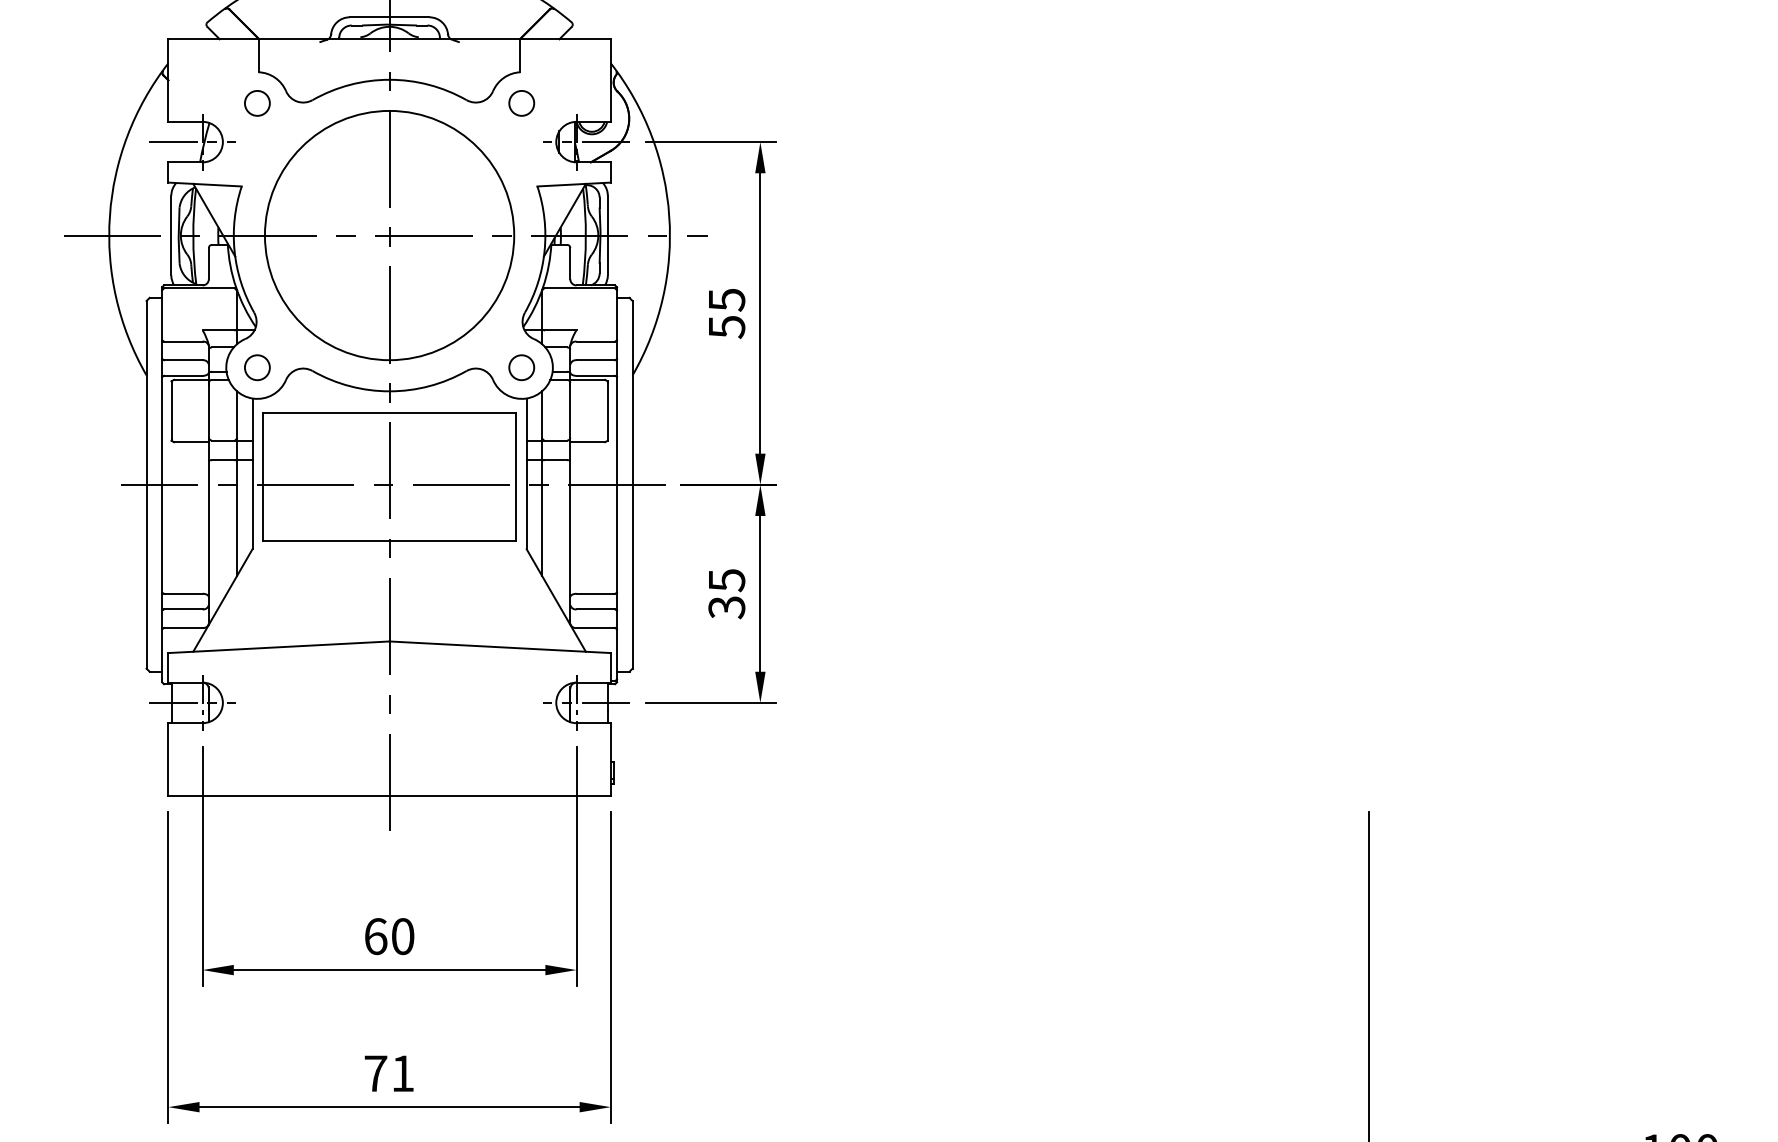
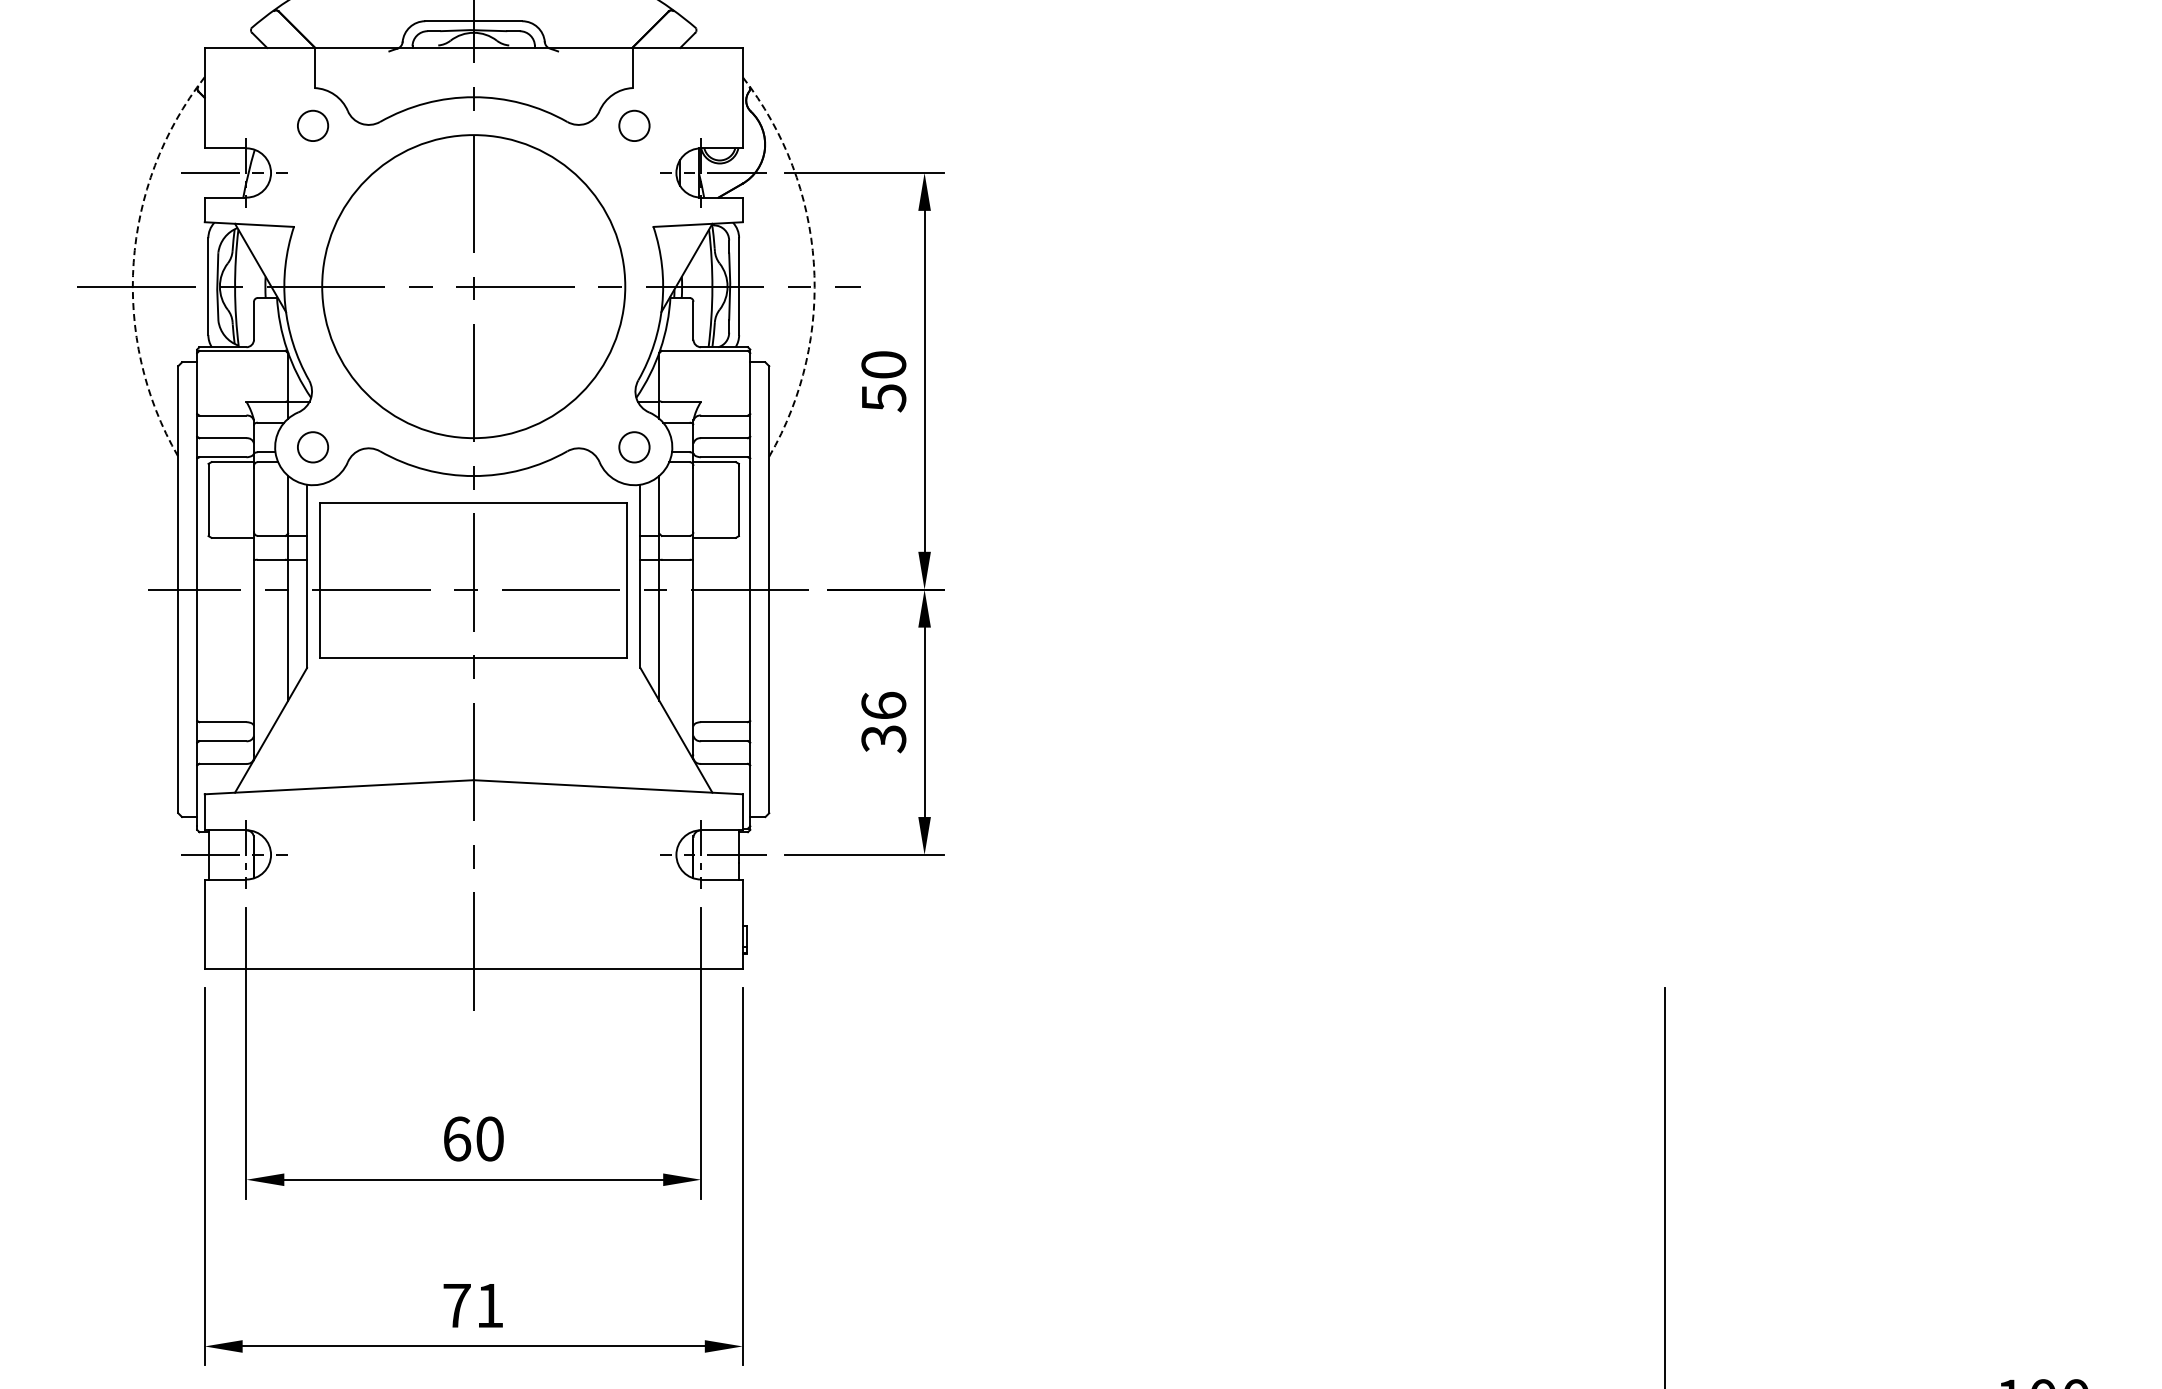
arc: (109, 215) -> (133, 262), solid -> dashed
arc: (669, 215) -> (813, 262), solid -> dashed
text: (726, 300) -> (883, 365), 55 -> 50
text: (726, 580) -> (883, 705), 35 -> 36

